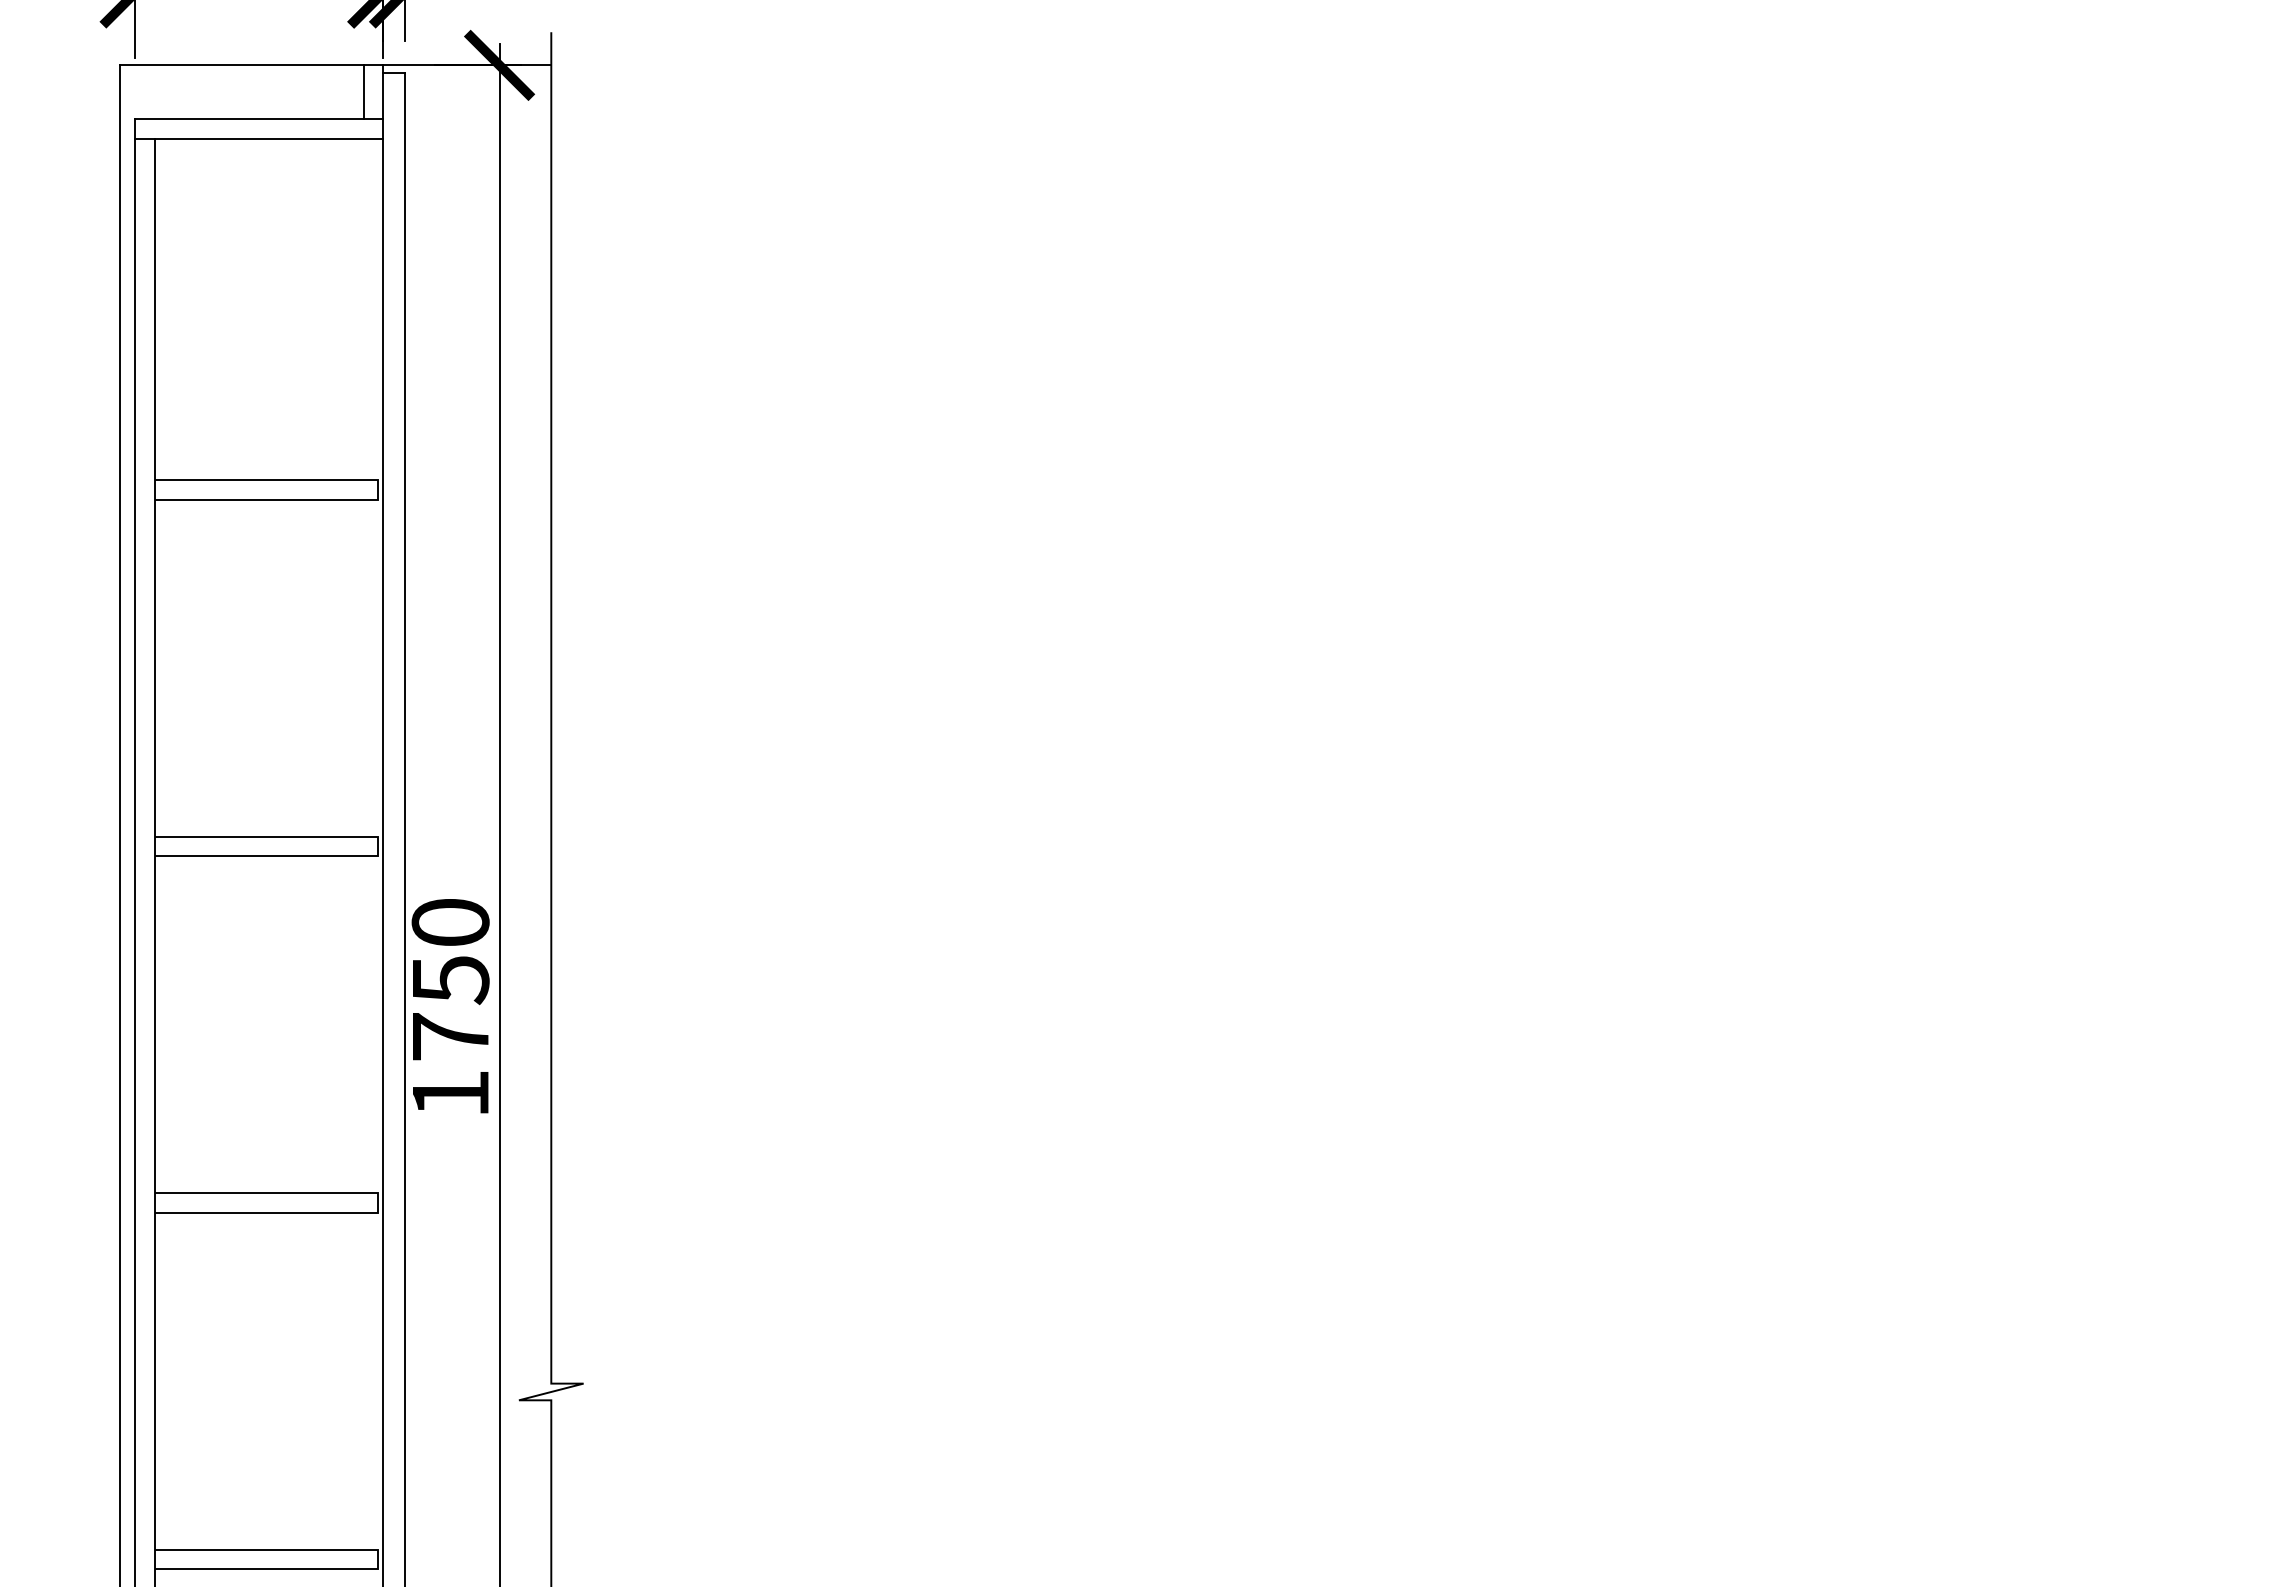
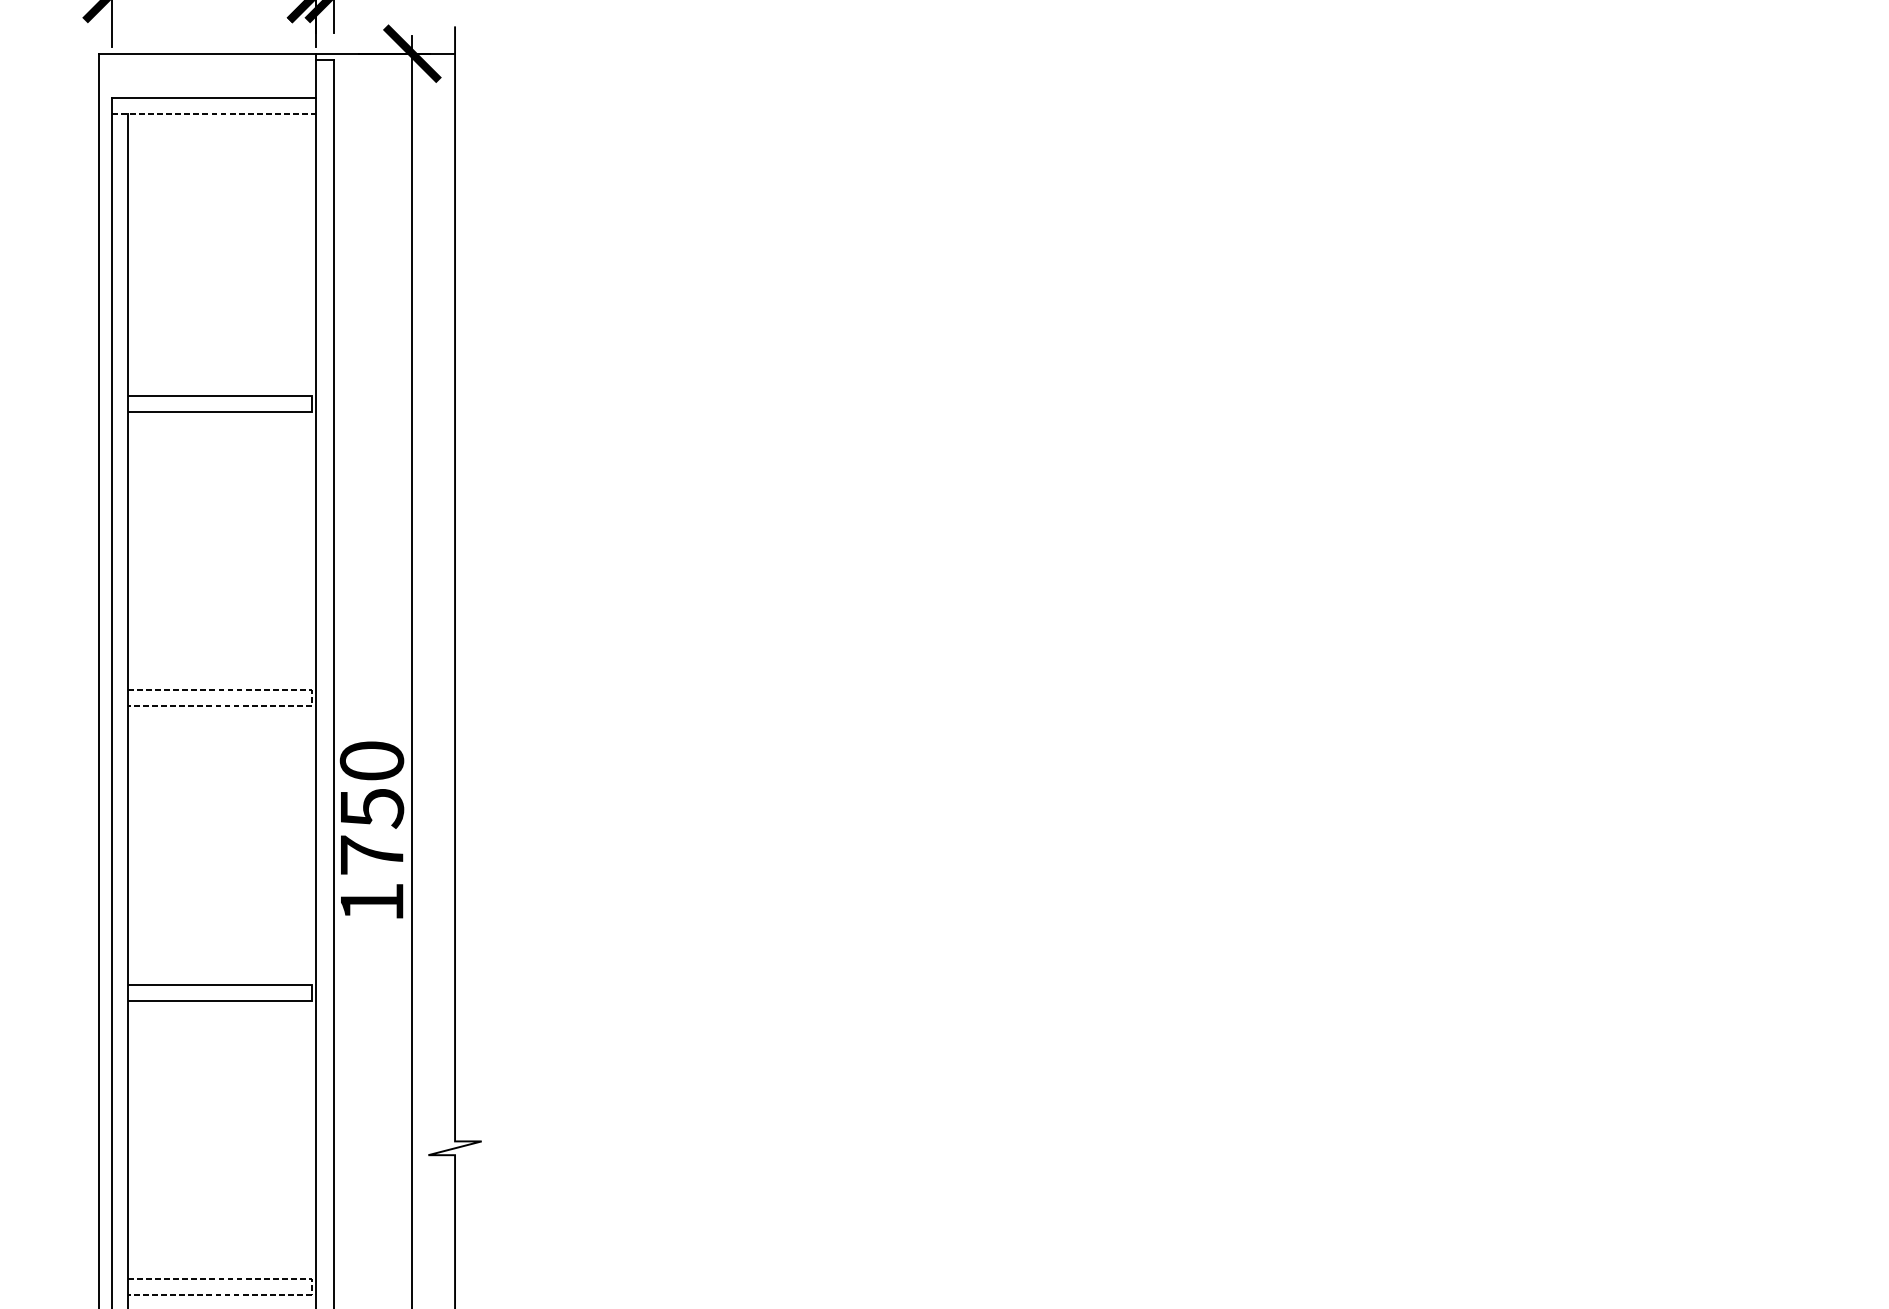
line: (363, 92) -> (300, 76), removed
line: (259, 138) -> (214, 114), solid -> dashed
line: (377, 846) -> (311, 698), solid -> dashed
line: (377, 1559) -> (311, 1286), solid -> dashed

